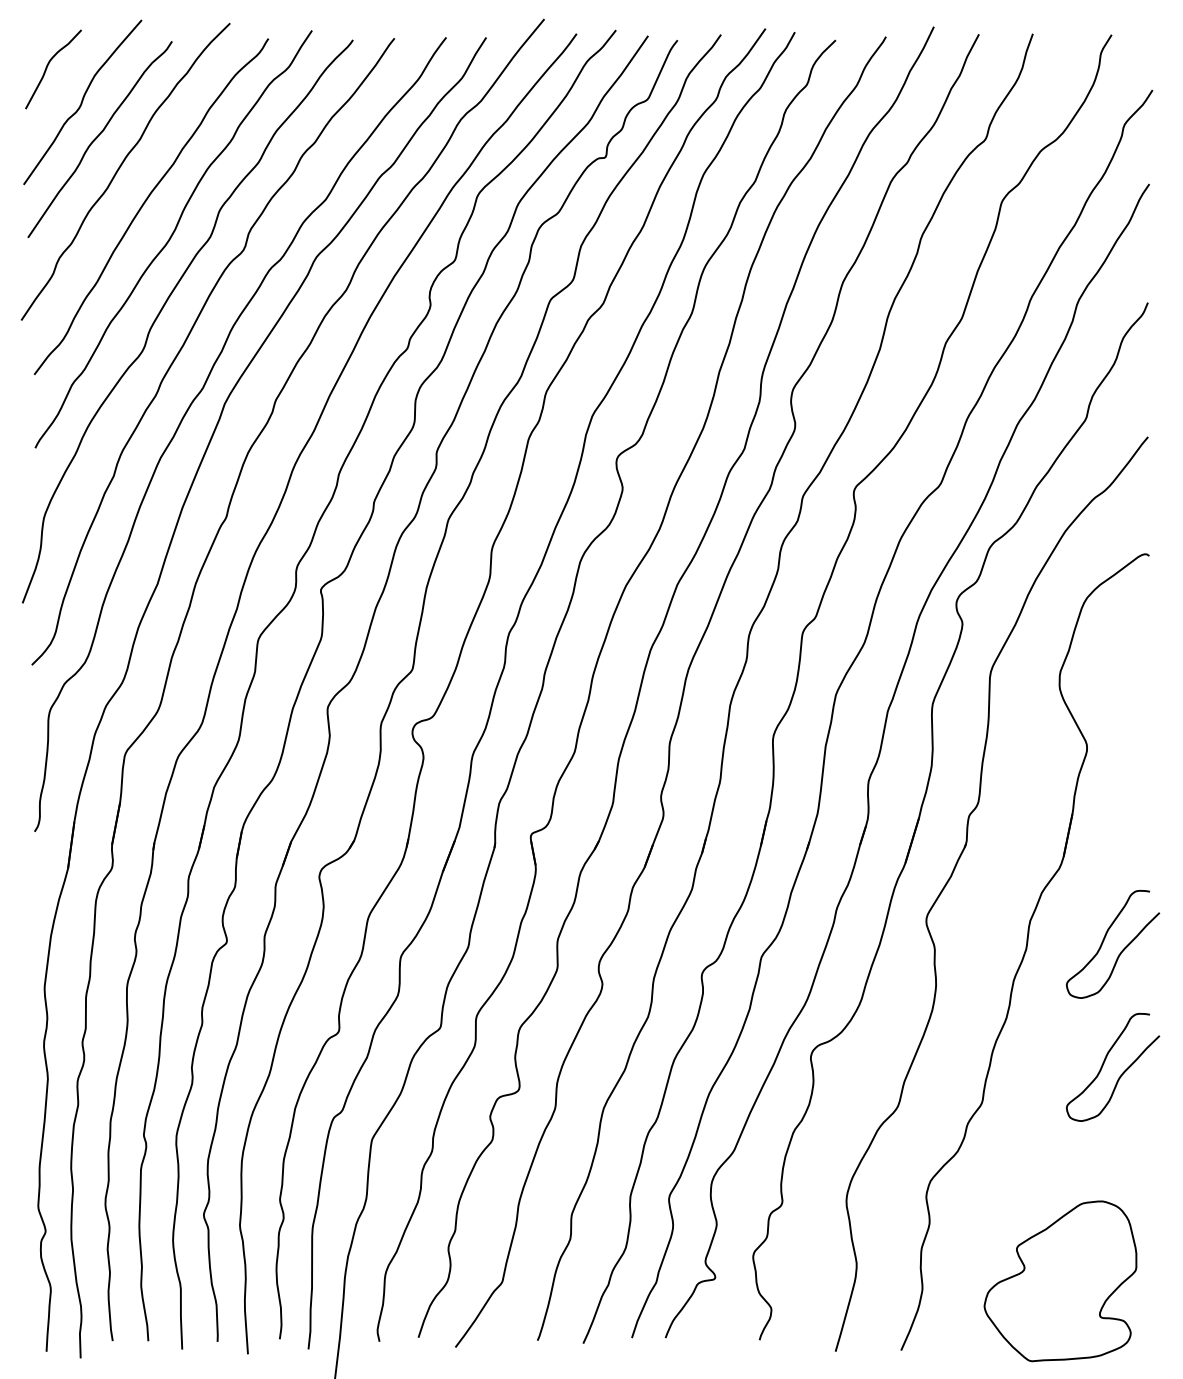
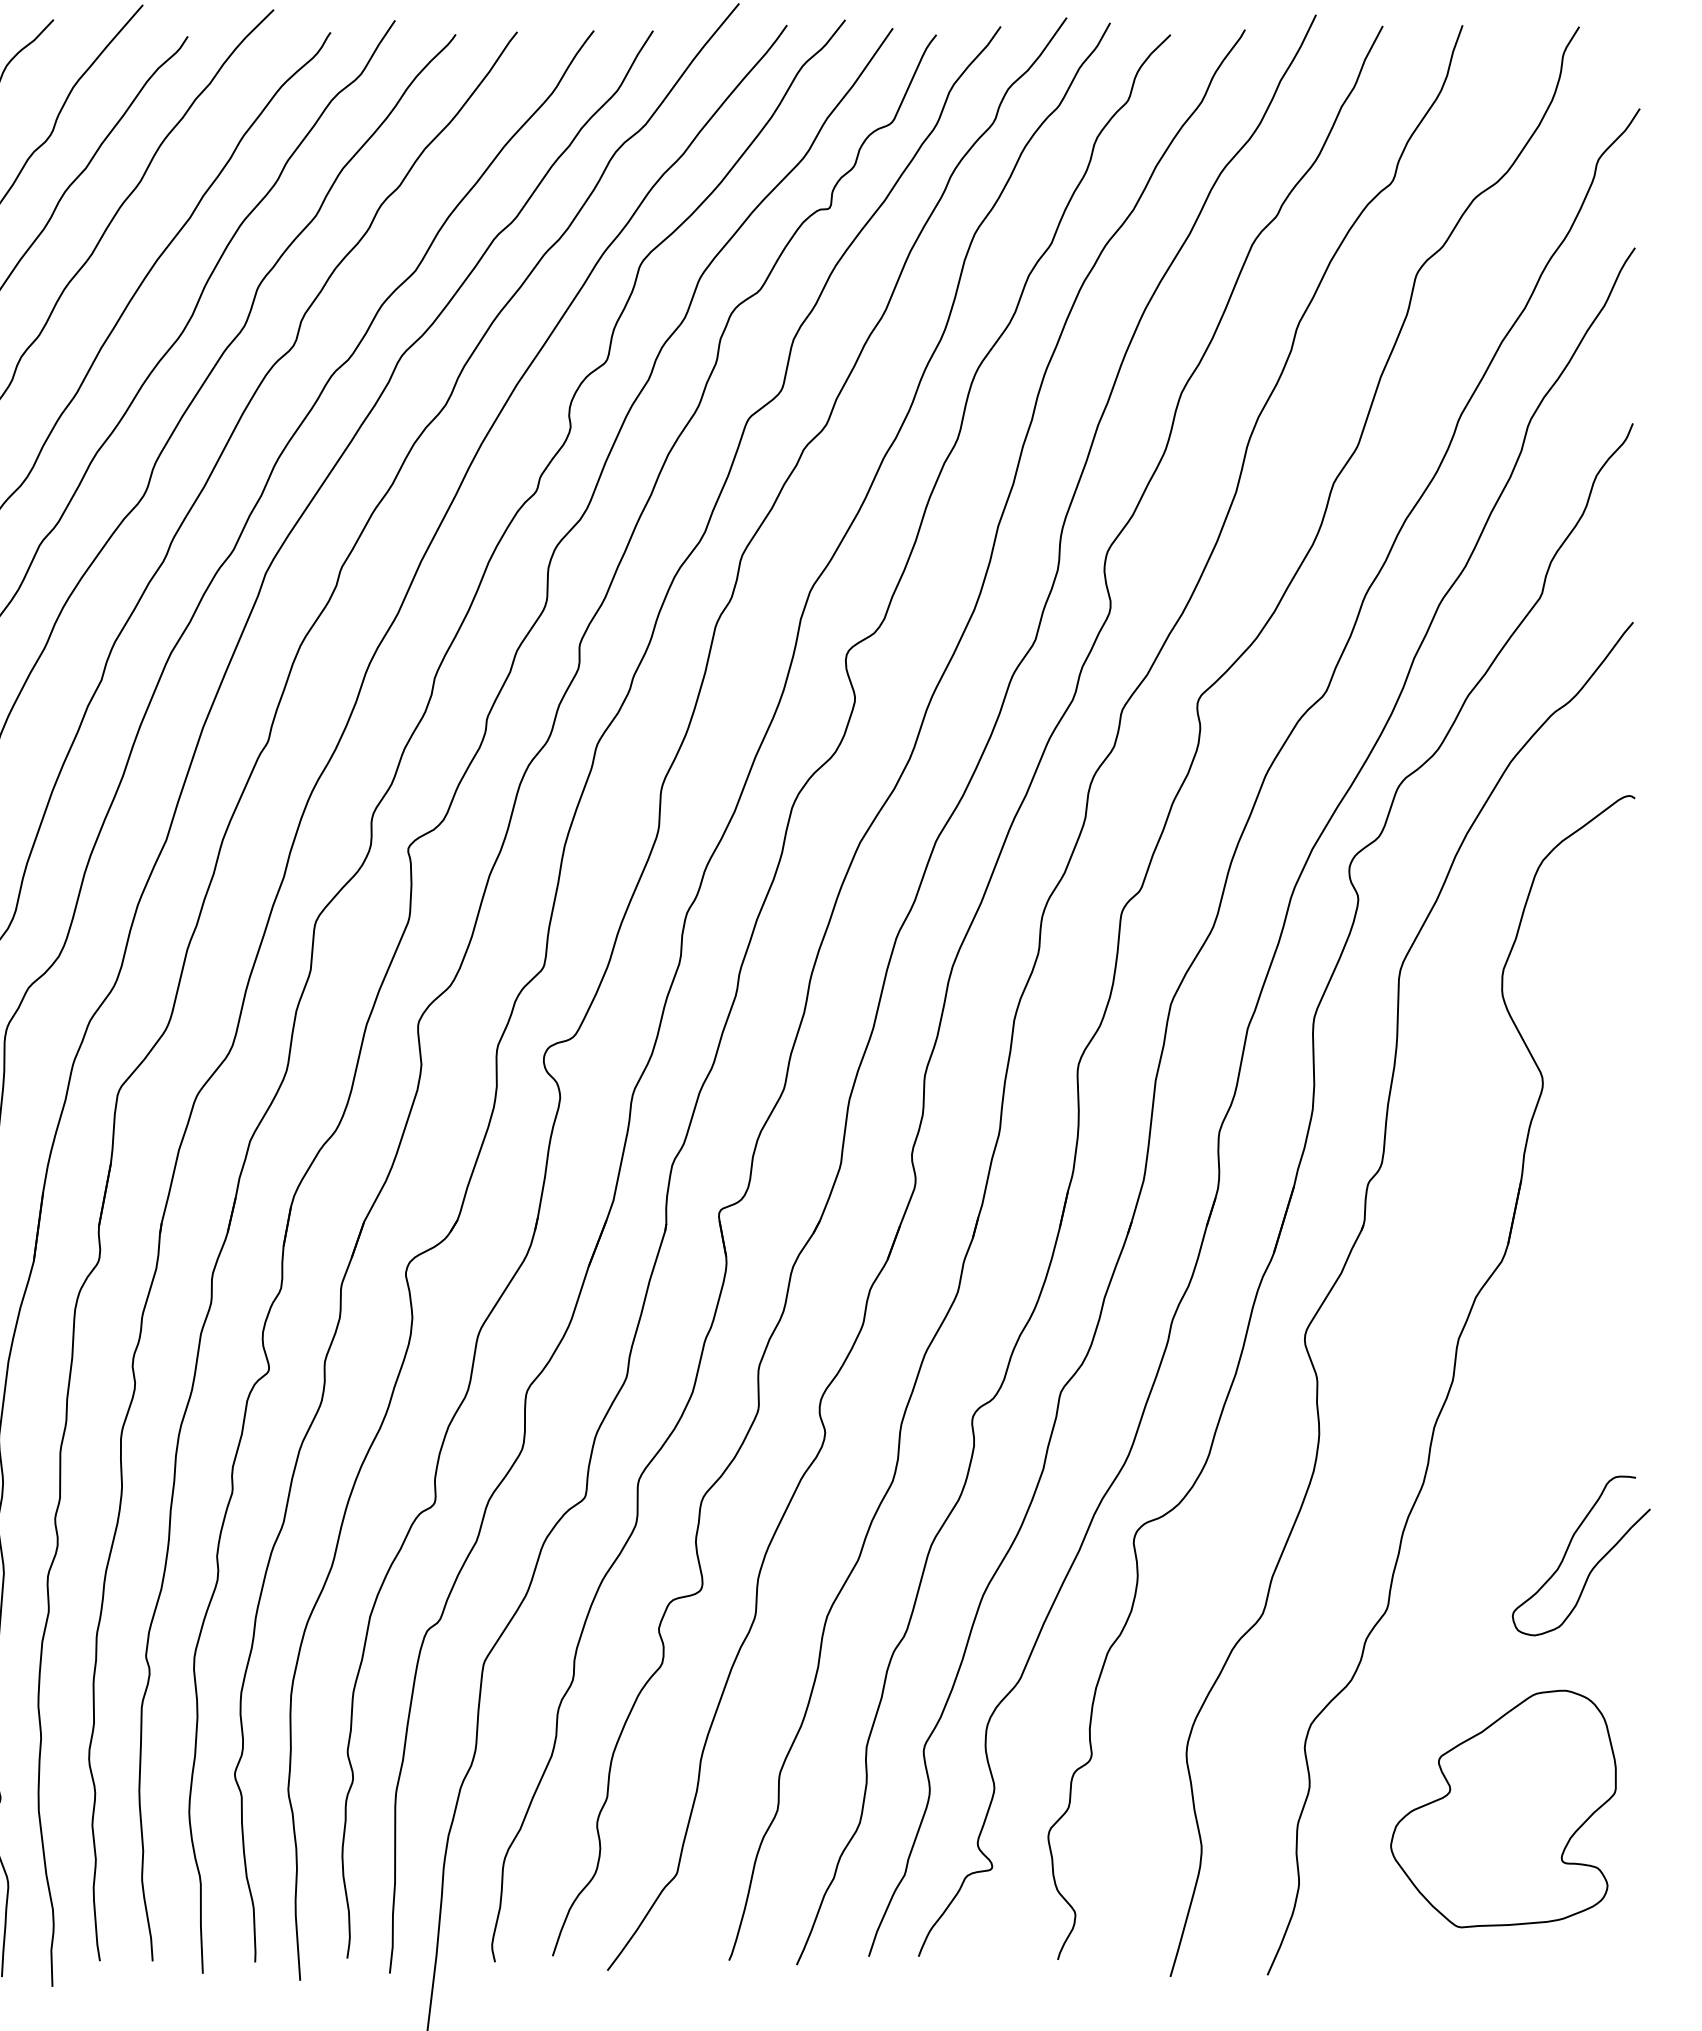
curve: (1104, 940) -> (1568, 1367), removed
part: (1060, 1281) -> (1503, 1809), moved

